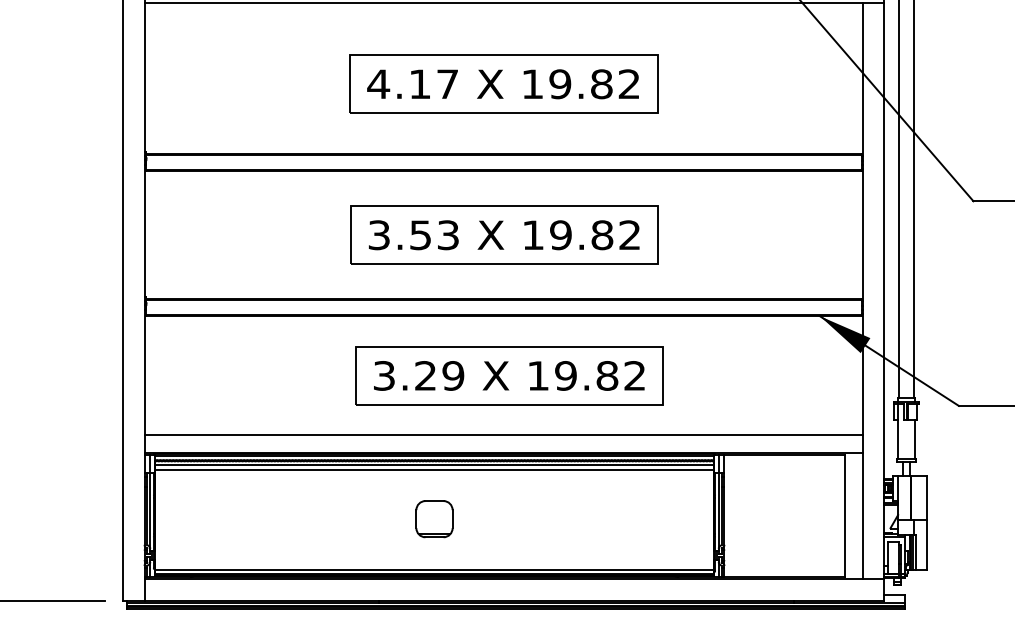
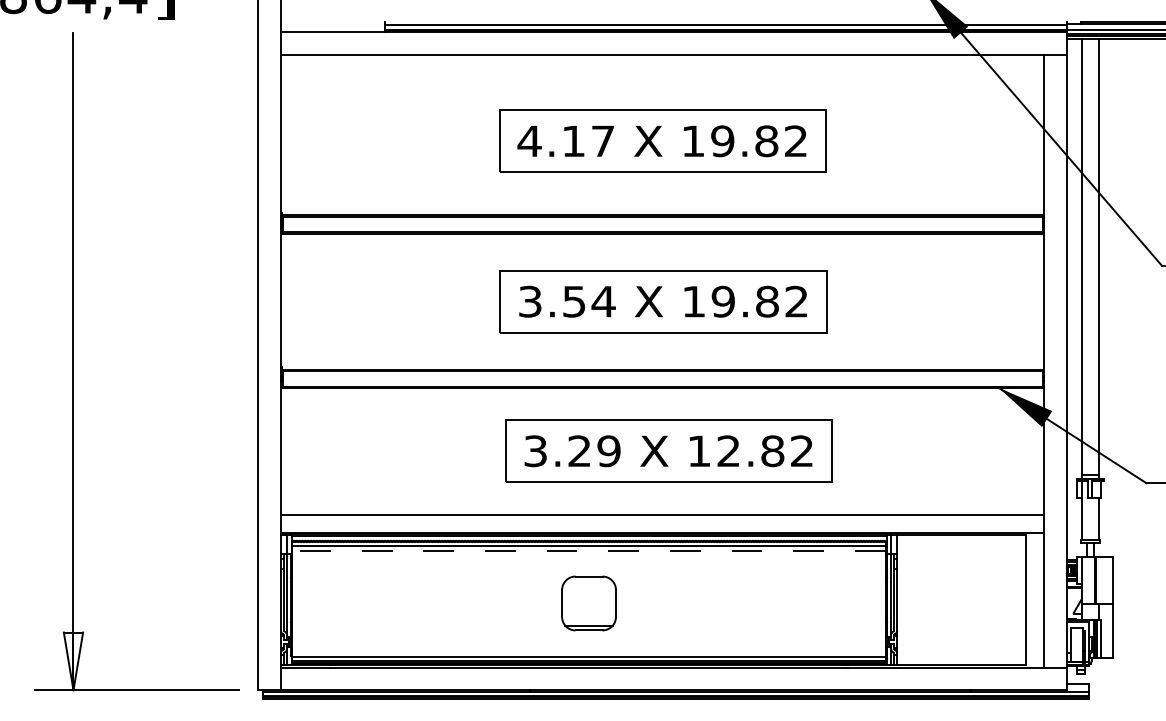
text: (448, 235) -> (603, 301), 3.53 -> 3.54
text: (565, 376) -> (728, 451), 19.82 -> 12.82
line: (434, 470) -> (589, 551), solid -> dashed
part: (434, 519) -> (588, 603), size x1.4

